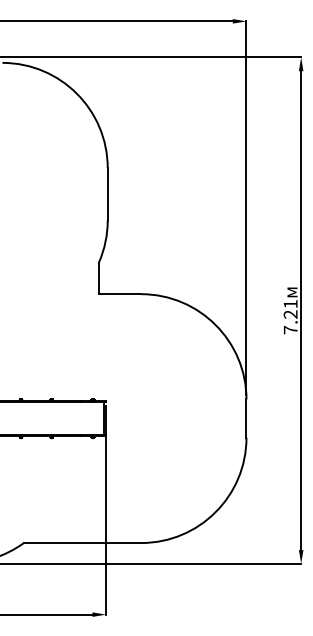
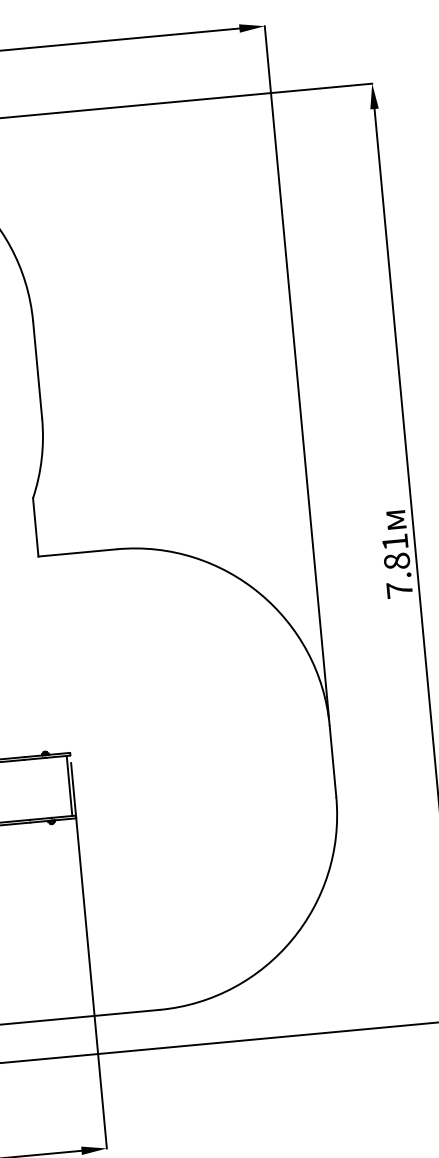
text: (290, 314) -> (396, 561), 7.21 -> 7.81

